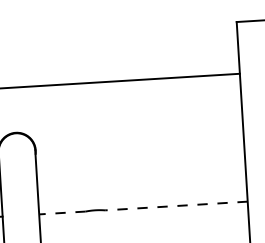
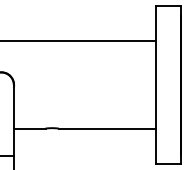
line: (176, 205) -> (107, 128), dashed -> solid
line: (62, 212) -> (29, 128), dashed -> solid

